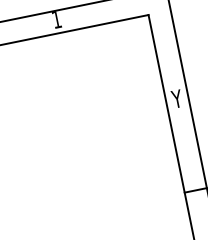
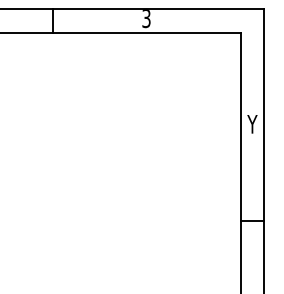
text: (56, 20) -> (146, 19), 1 -> 3

